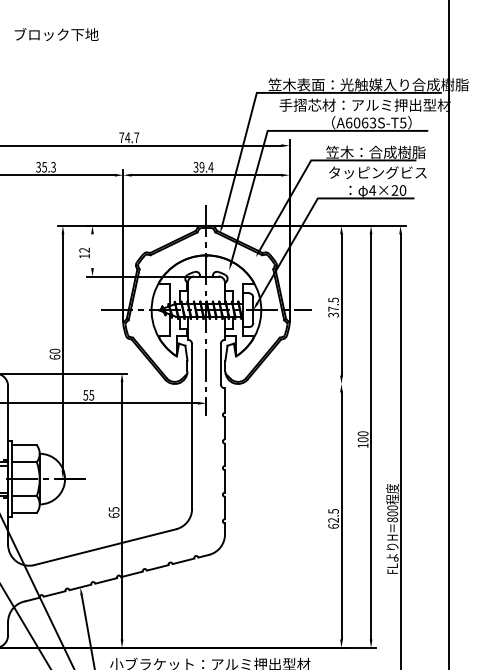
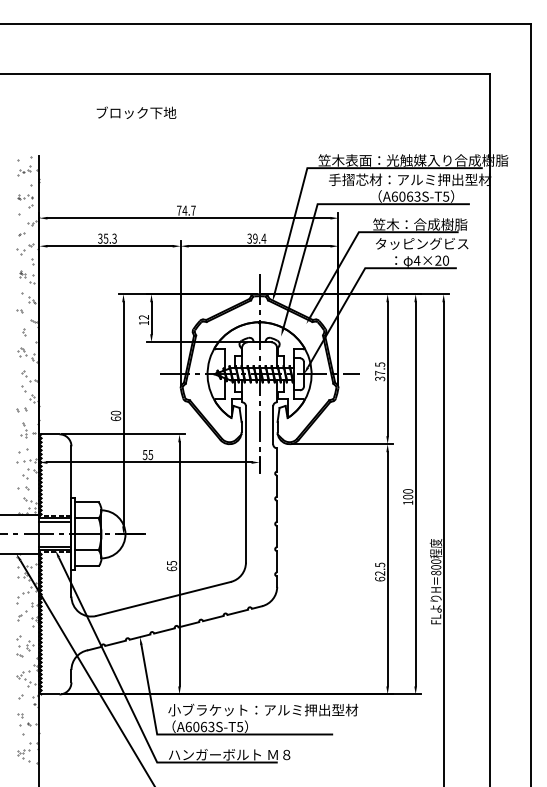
text: (56, 34) -> (136, 112), moved
line: (92, 251) -> (151, 318), added
line: (293, 384) -> (342, 444), added

